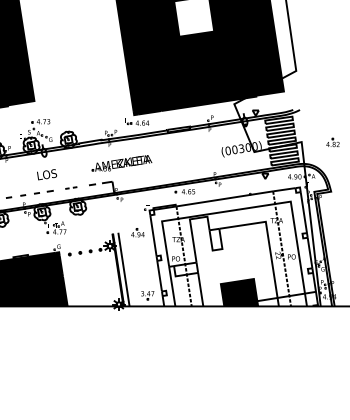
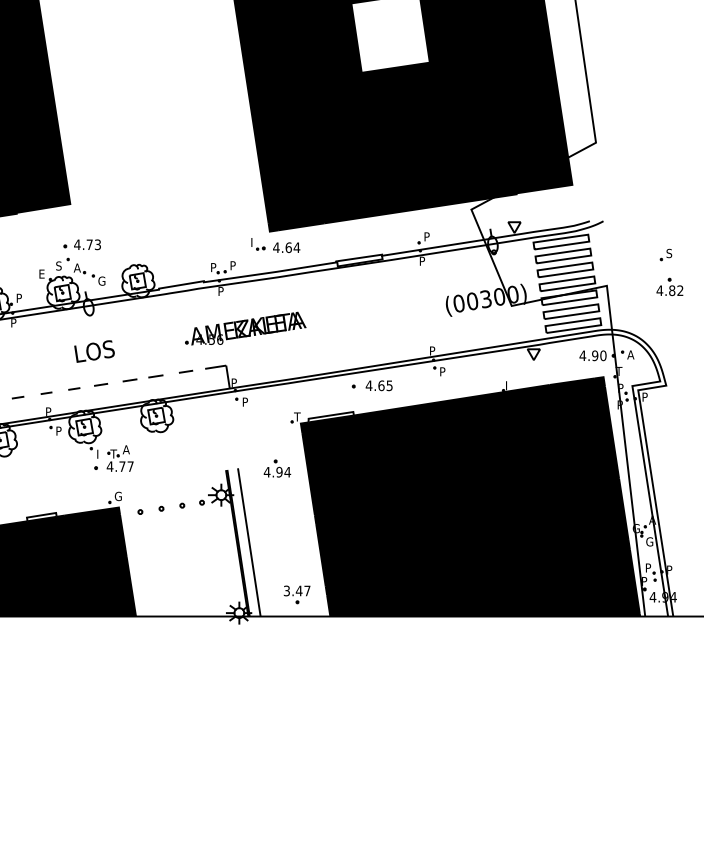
part: (330, 126) -> (664, 254), added
part: (71, 187) -> (143, 377), size x1.67
fill: (233, 246) -> (469, 495), added

